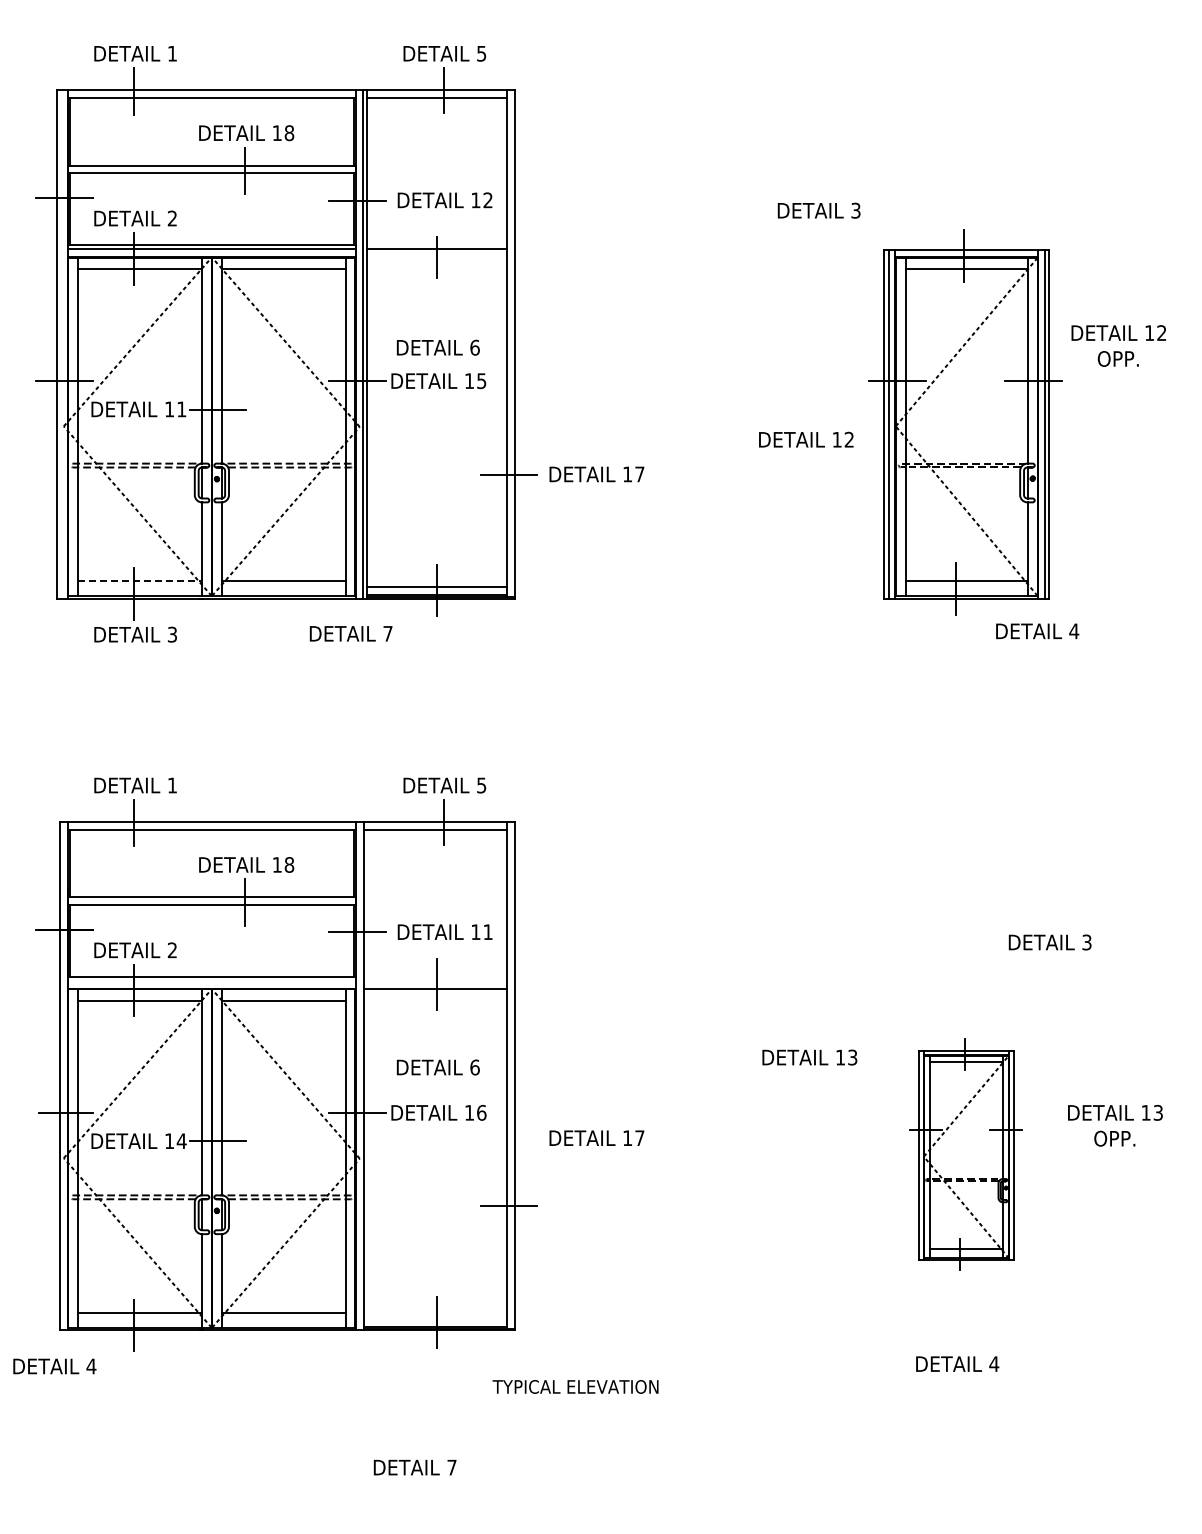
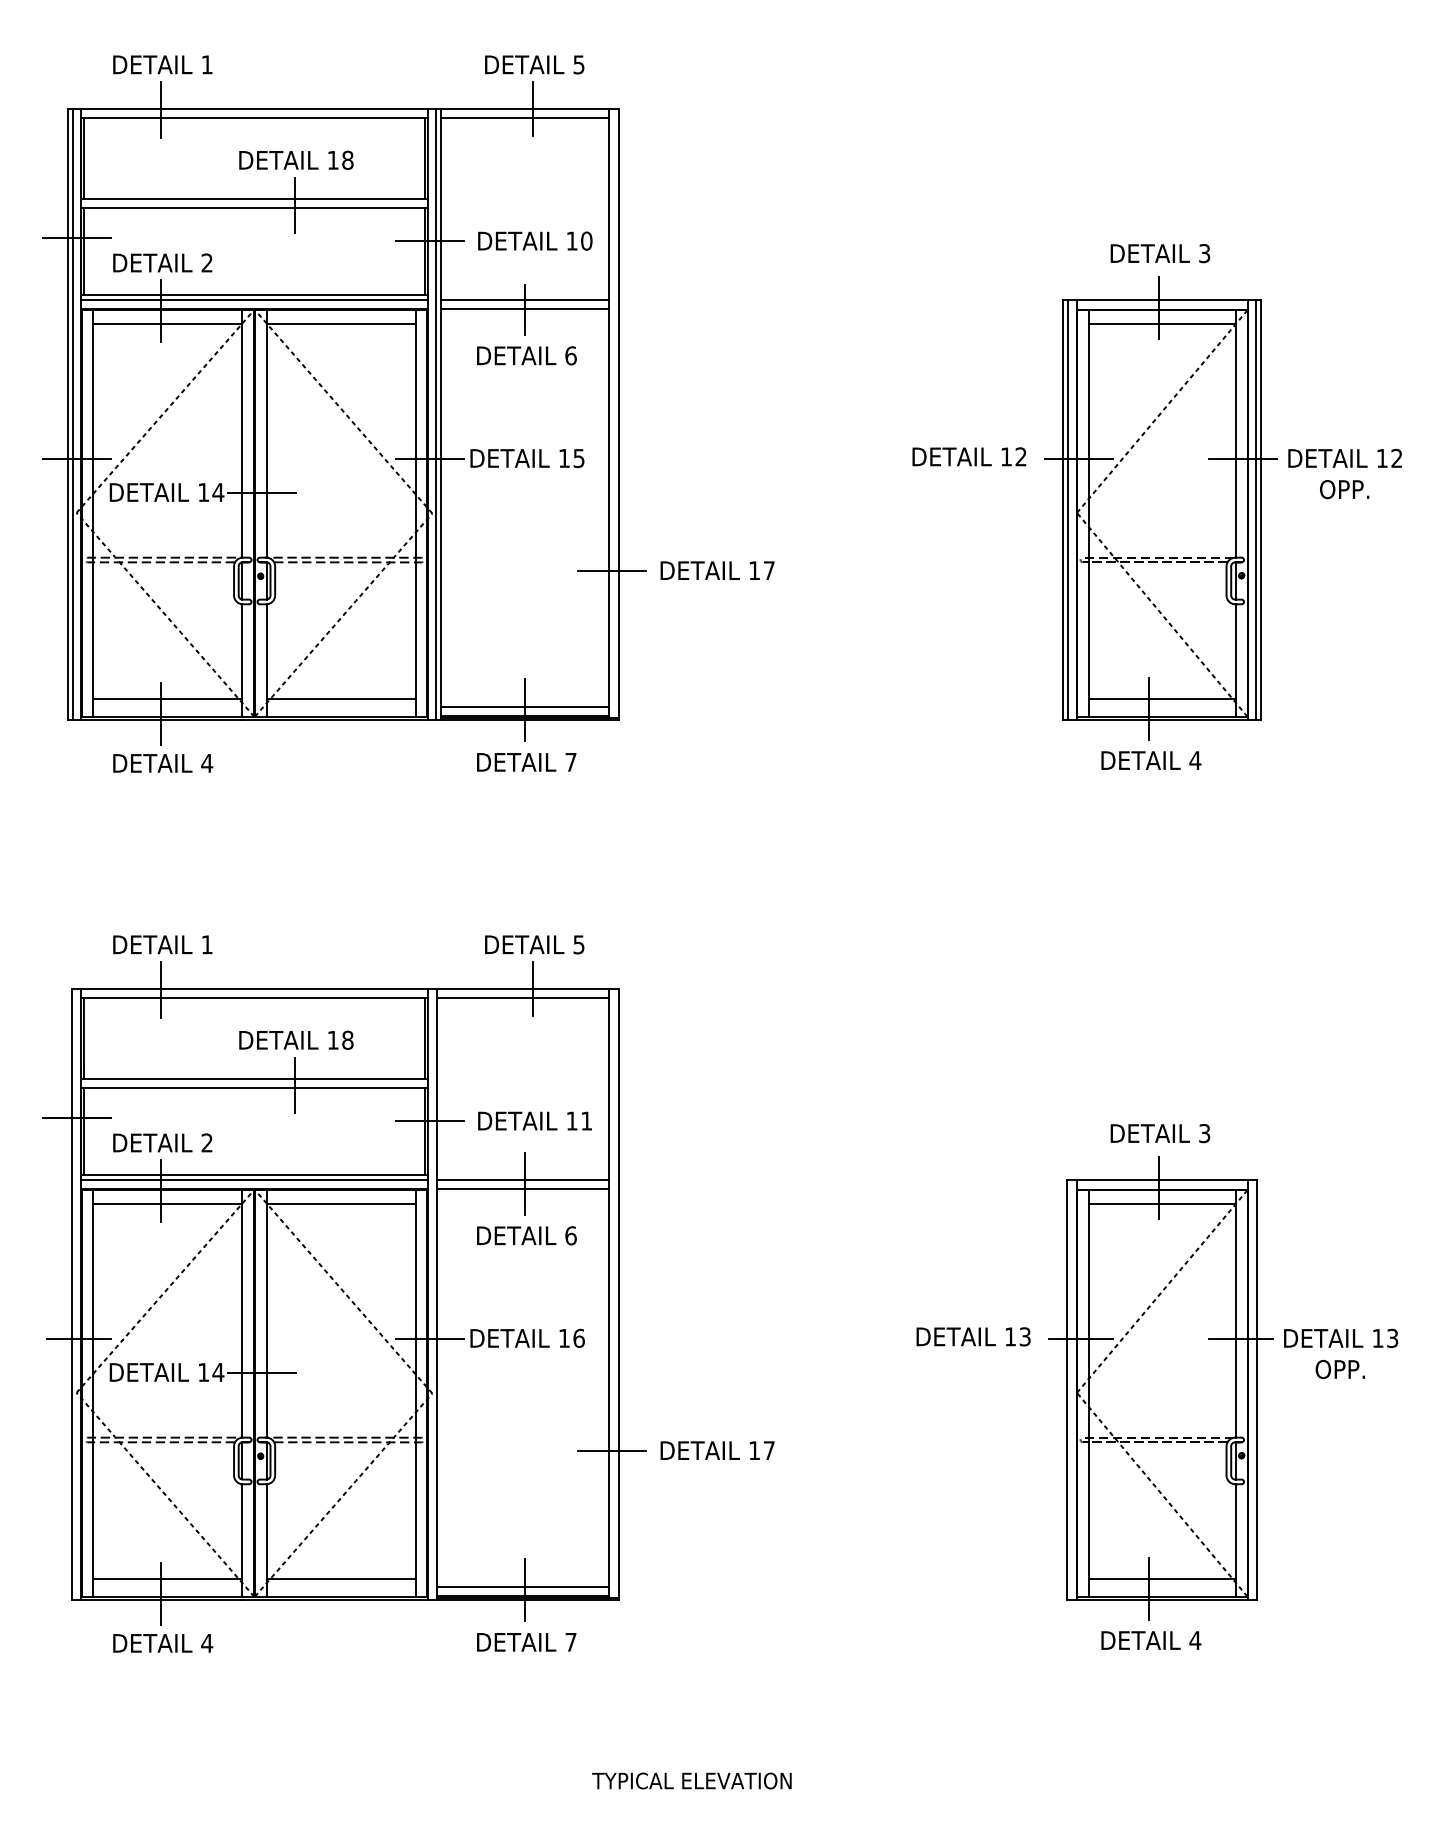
text: (487, 200) -> (586, 241), 12 -> 10
text: (818, 210) -> (1159, 253), moved
line: (436, 257) -> (524, 309), added
line: (61, 344) -> (73, 414), added
text: (1118, 345) -> (1344, 473), moved
text: (437, 347) -> (525, 355), moved
text: (181, 409) -> (218, 492), 11 -> 14
text: (806, 439) -> (969, 456), moved
line: (139, 580) -> (167, 698), dashed -> solid
text: (1037, 631) -> (1151, 760), moved
text: (350, 633) -> (525, 761), moved
text: (172, 634) -> (207, 763), 3 -> 4
text: (1049, 942) -> (1159, 1133), moved
line: (211, 981) -> (254, 1180), added
line: (434, 981) -> (522, 1180), added
text: (809, 1057) -> (973, 1336), moved
text: (437, 1067) -> (525, 1235), moved
text: (596, 1137) -> (717, 1449), moved
part: (965, 1154) -> (1160, 1388), size x1.67
line: (434, 1319) -> (522, 1586), added
text: (54, 1366) -> (162, 1643), moved
text: (575, 1386) -> (691, 1780), moved
text: (414, 1467) -> (525, 1642), moved

